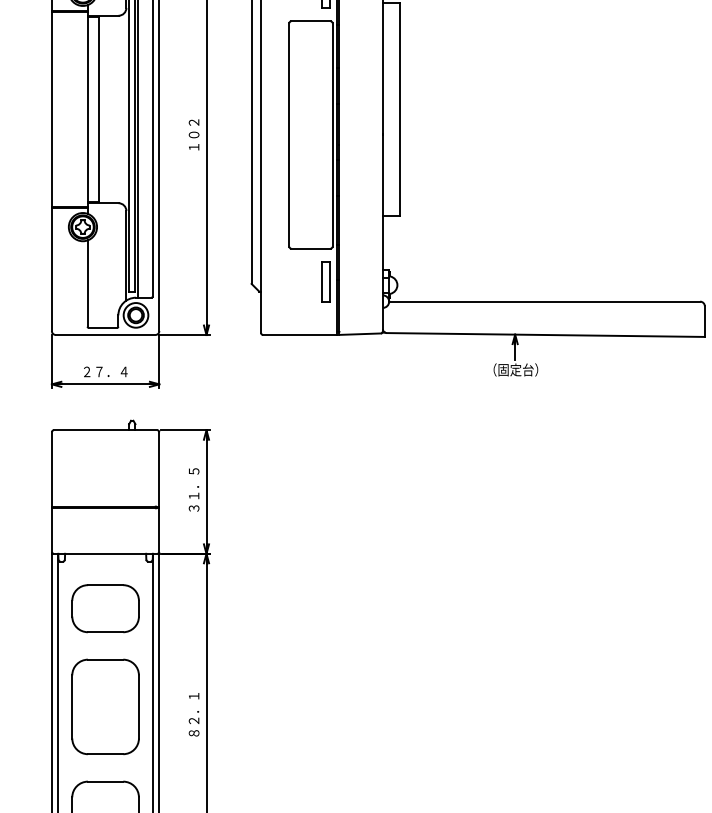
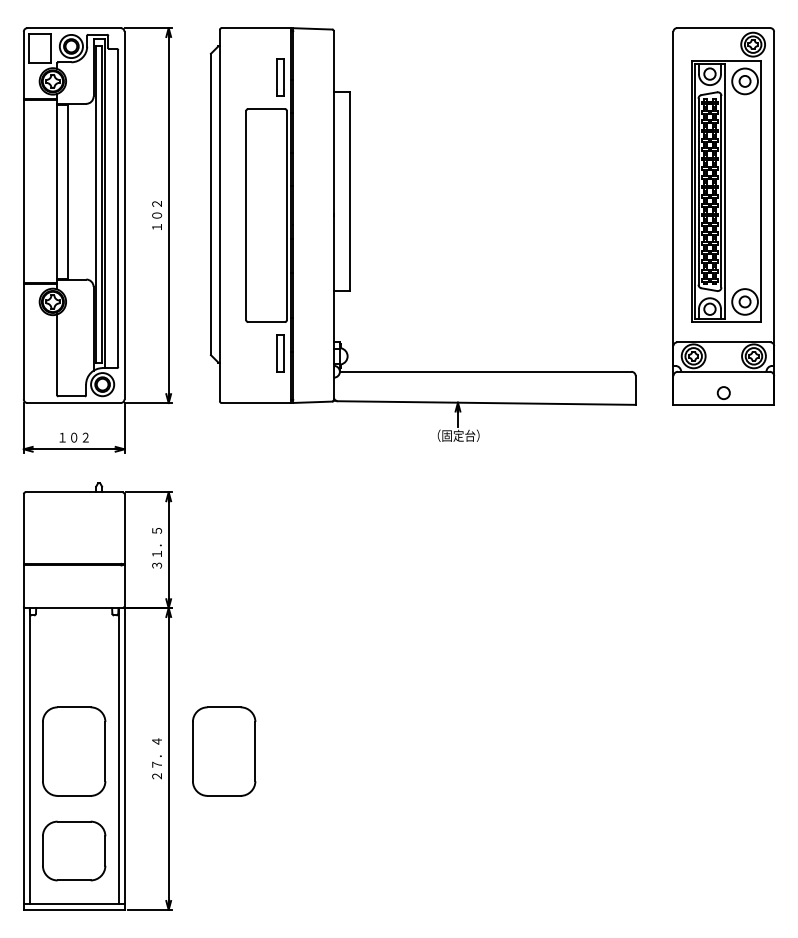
text: (105, 371) -> (74, 437), ２７．４ -> １０２
part: (105, 608) -> (74, 659), removed
part: (266, 706) -> (224, 751), added
text: (194, 714) -> (157, 758), ８２．１ -> ２７．４

